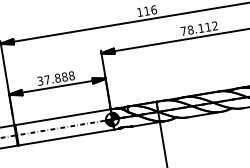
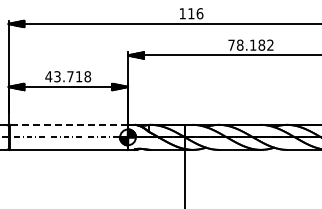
text: (207, 26) -> (261, 44), 78.112 -> 78.182
text: (52, 78) -> (63, 76), 37.888 -> 43.718
line: (62, 117) -> (68, 124), solid -> dashed

